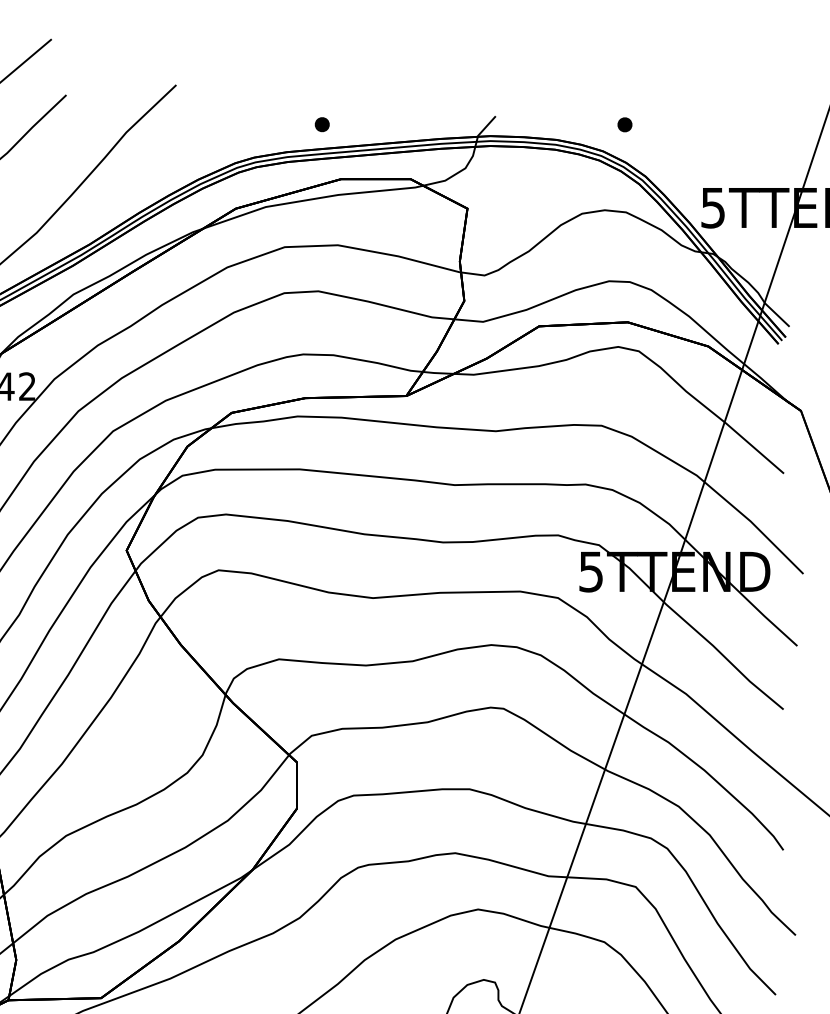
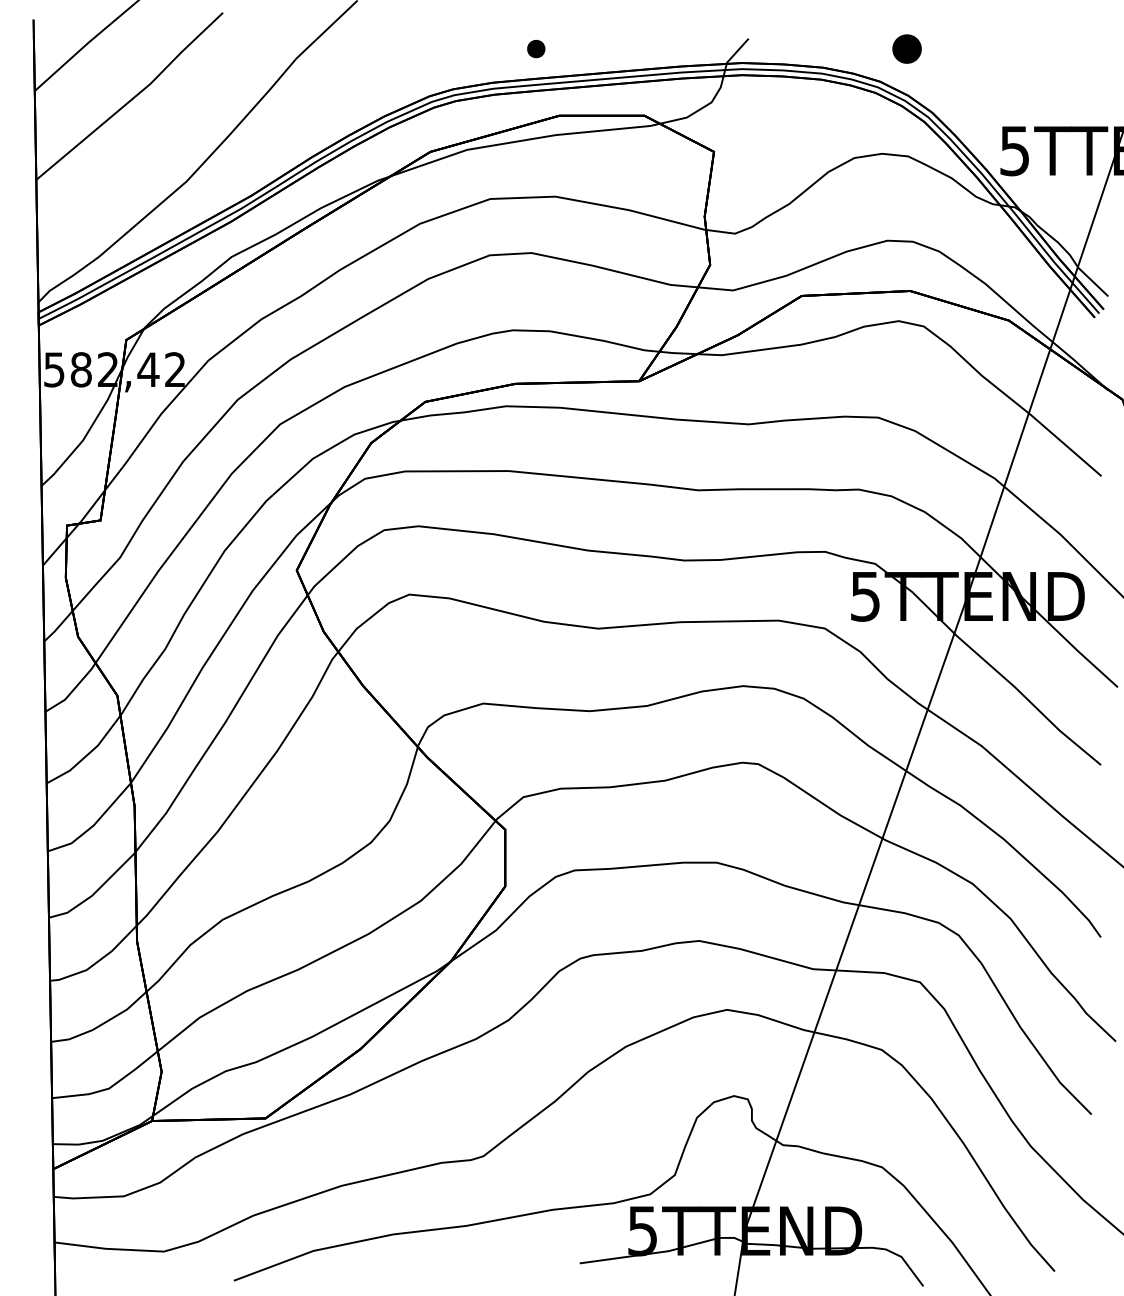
part: (624, 125) -> (906, 49), size x1.6

